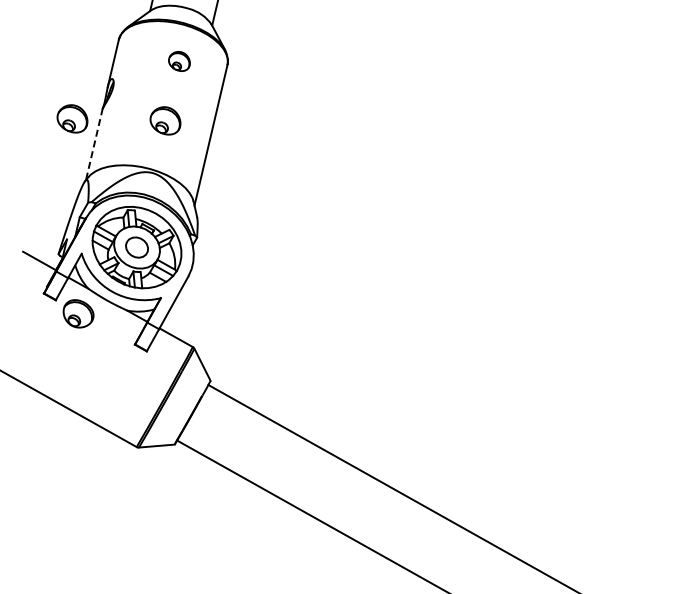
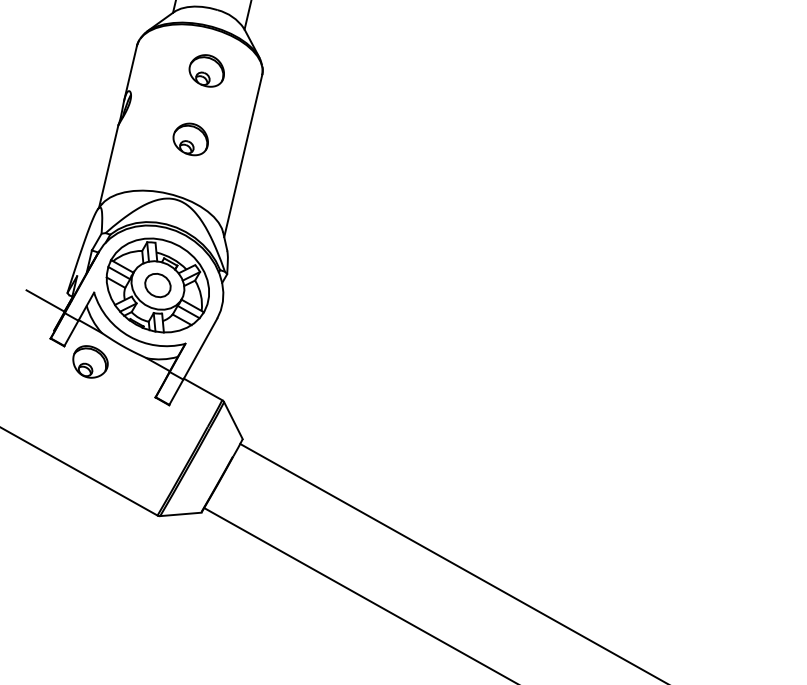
part: (179, 61) -> (206, 70), size x1.43
part: (72, 118) -> (83, 136), removed
line: (94, 144) -> (108, 166), dashed -> solid

